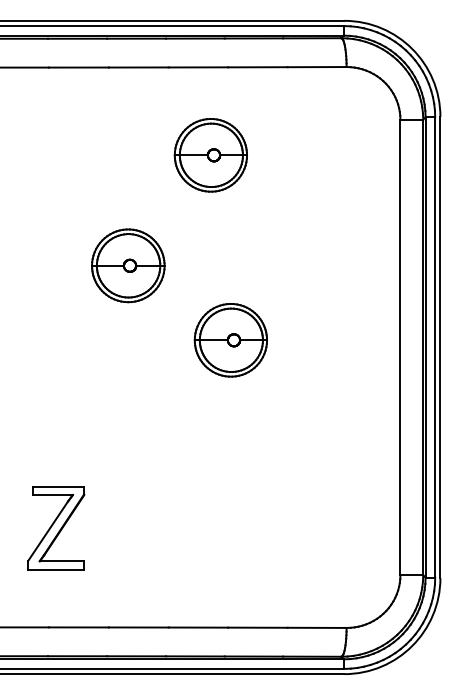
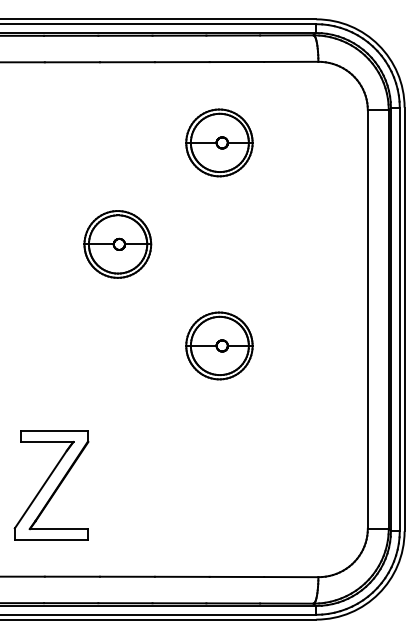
part: (210, 155) -> (219, 143), moved
part: (230, 340) -> (219, 346), moved
part: (56, 527) -> (51, 484), size x1.43

